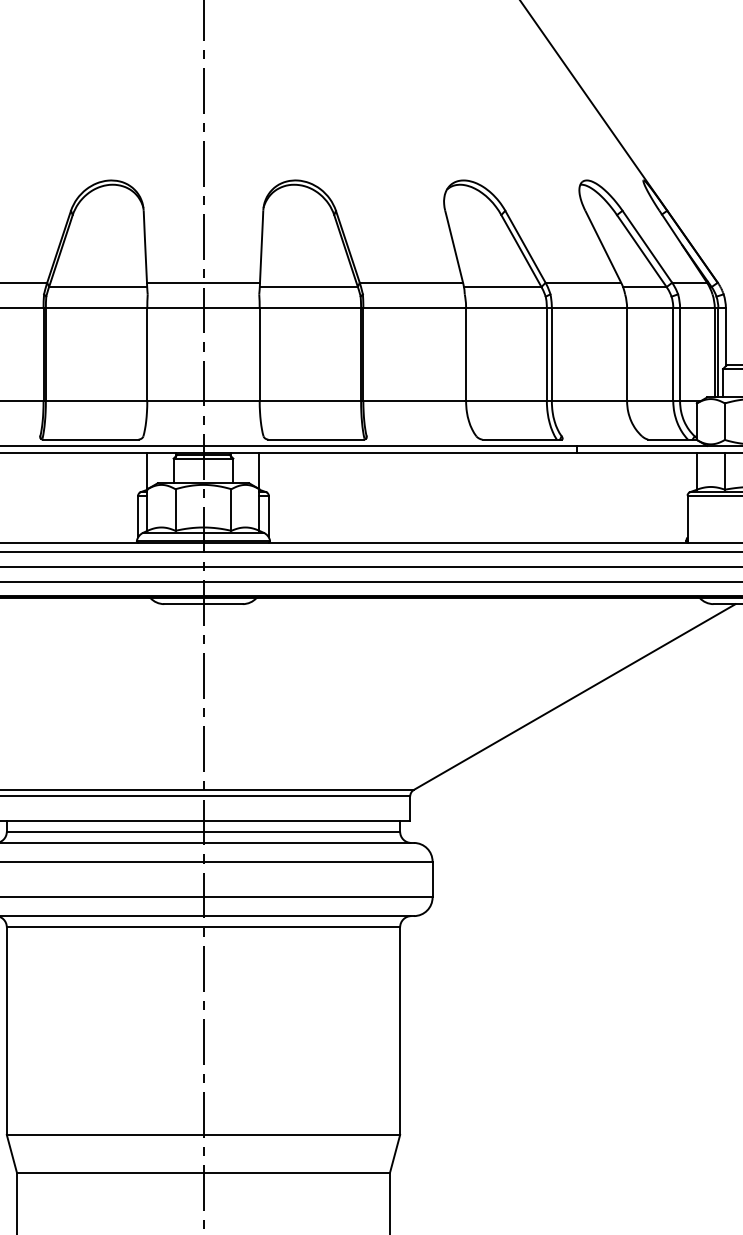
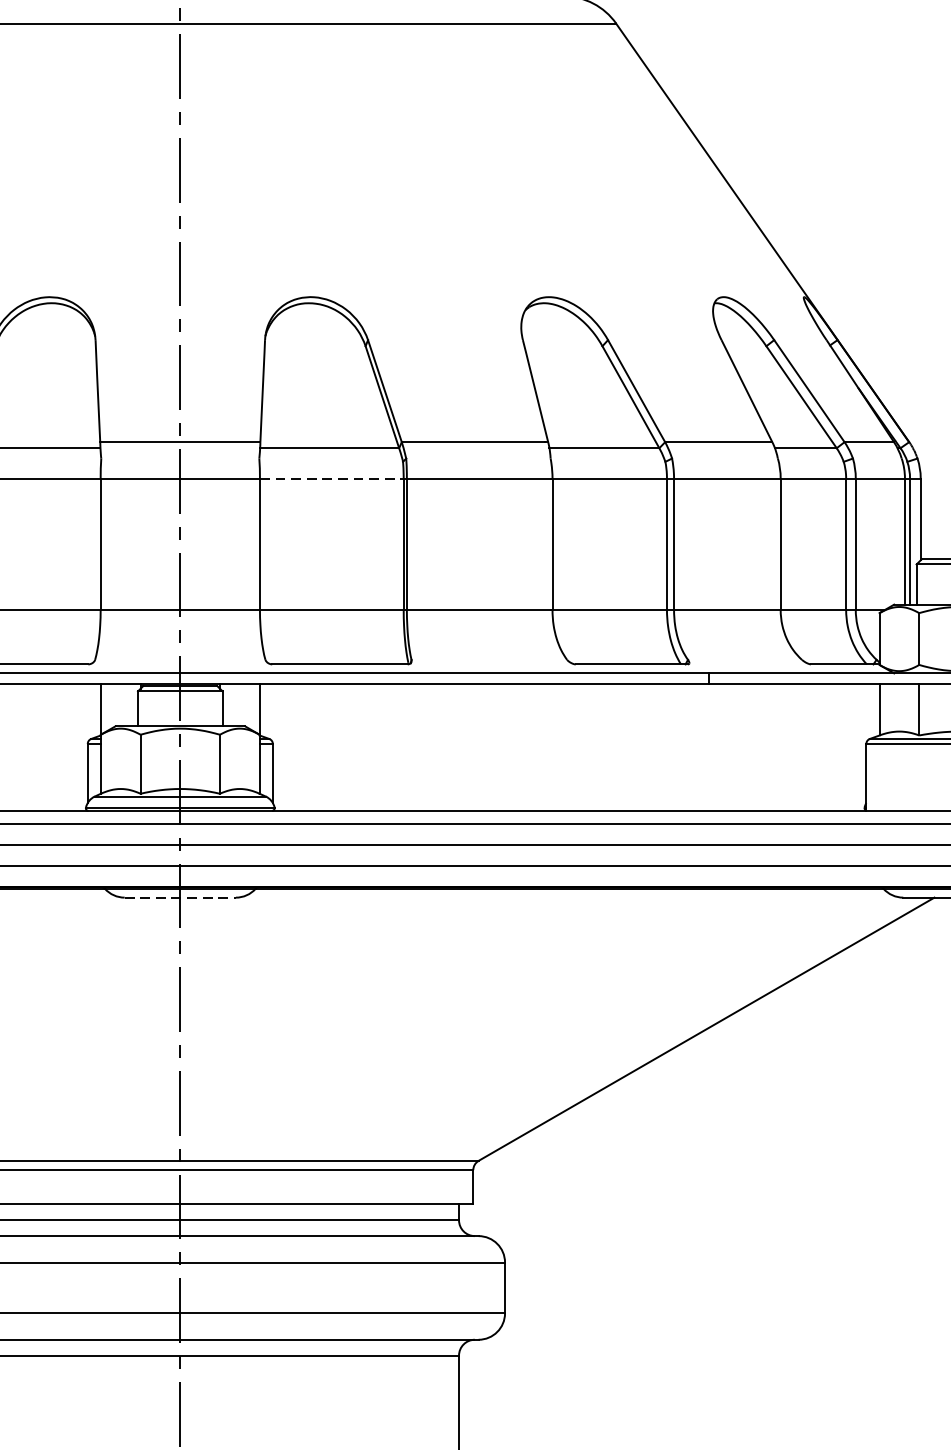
line: (310, 308) -> (331, 478), solid -> dashed
line: (203, 604) -> (180, 898), solid -> dashed

